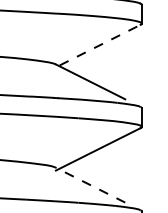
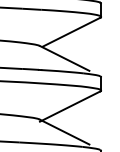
line: (101, 45) -> (72, 32), dashed -> solid
line: (90, 185) -> (64, 132), dashed -> solid

